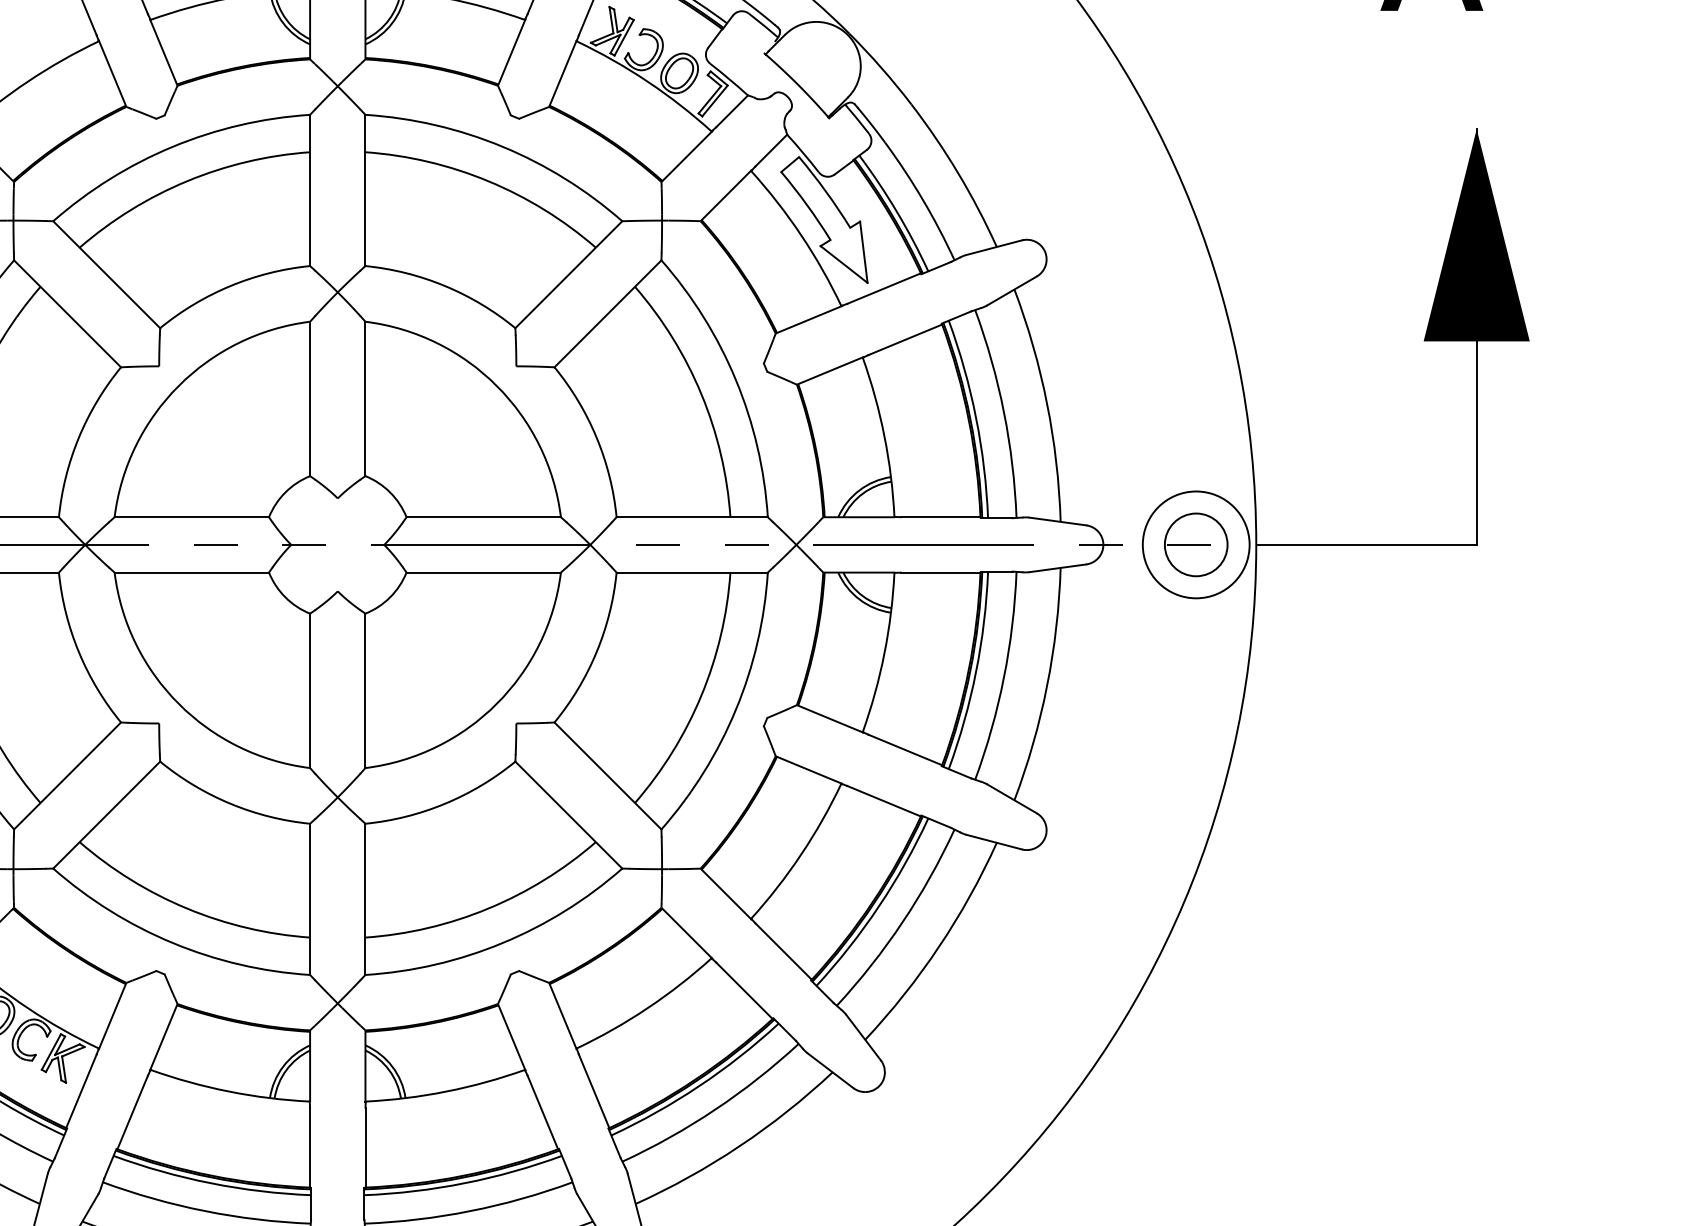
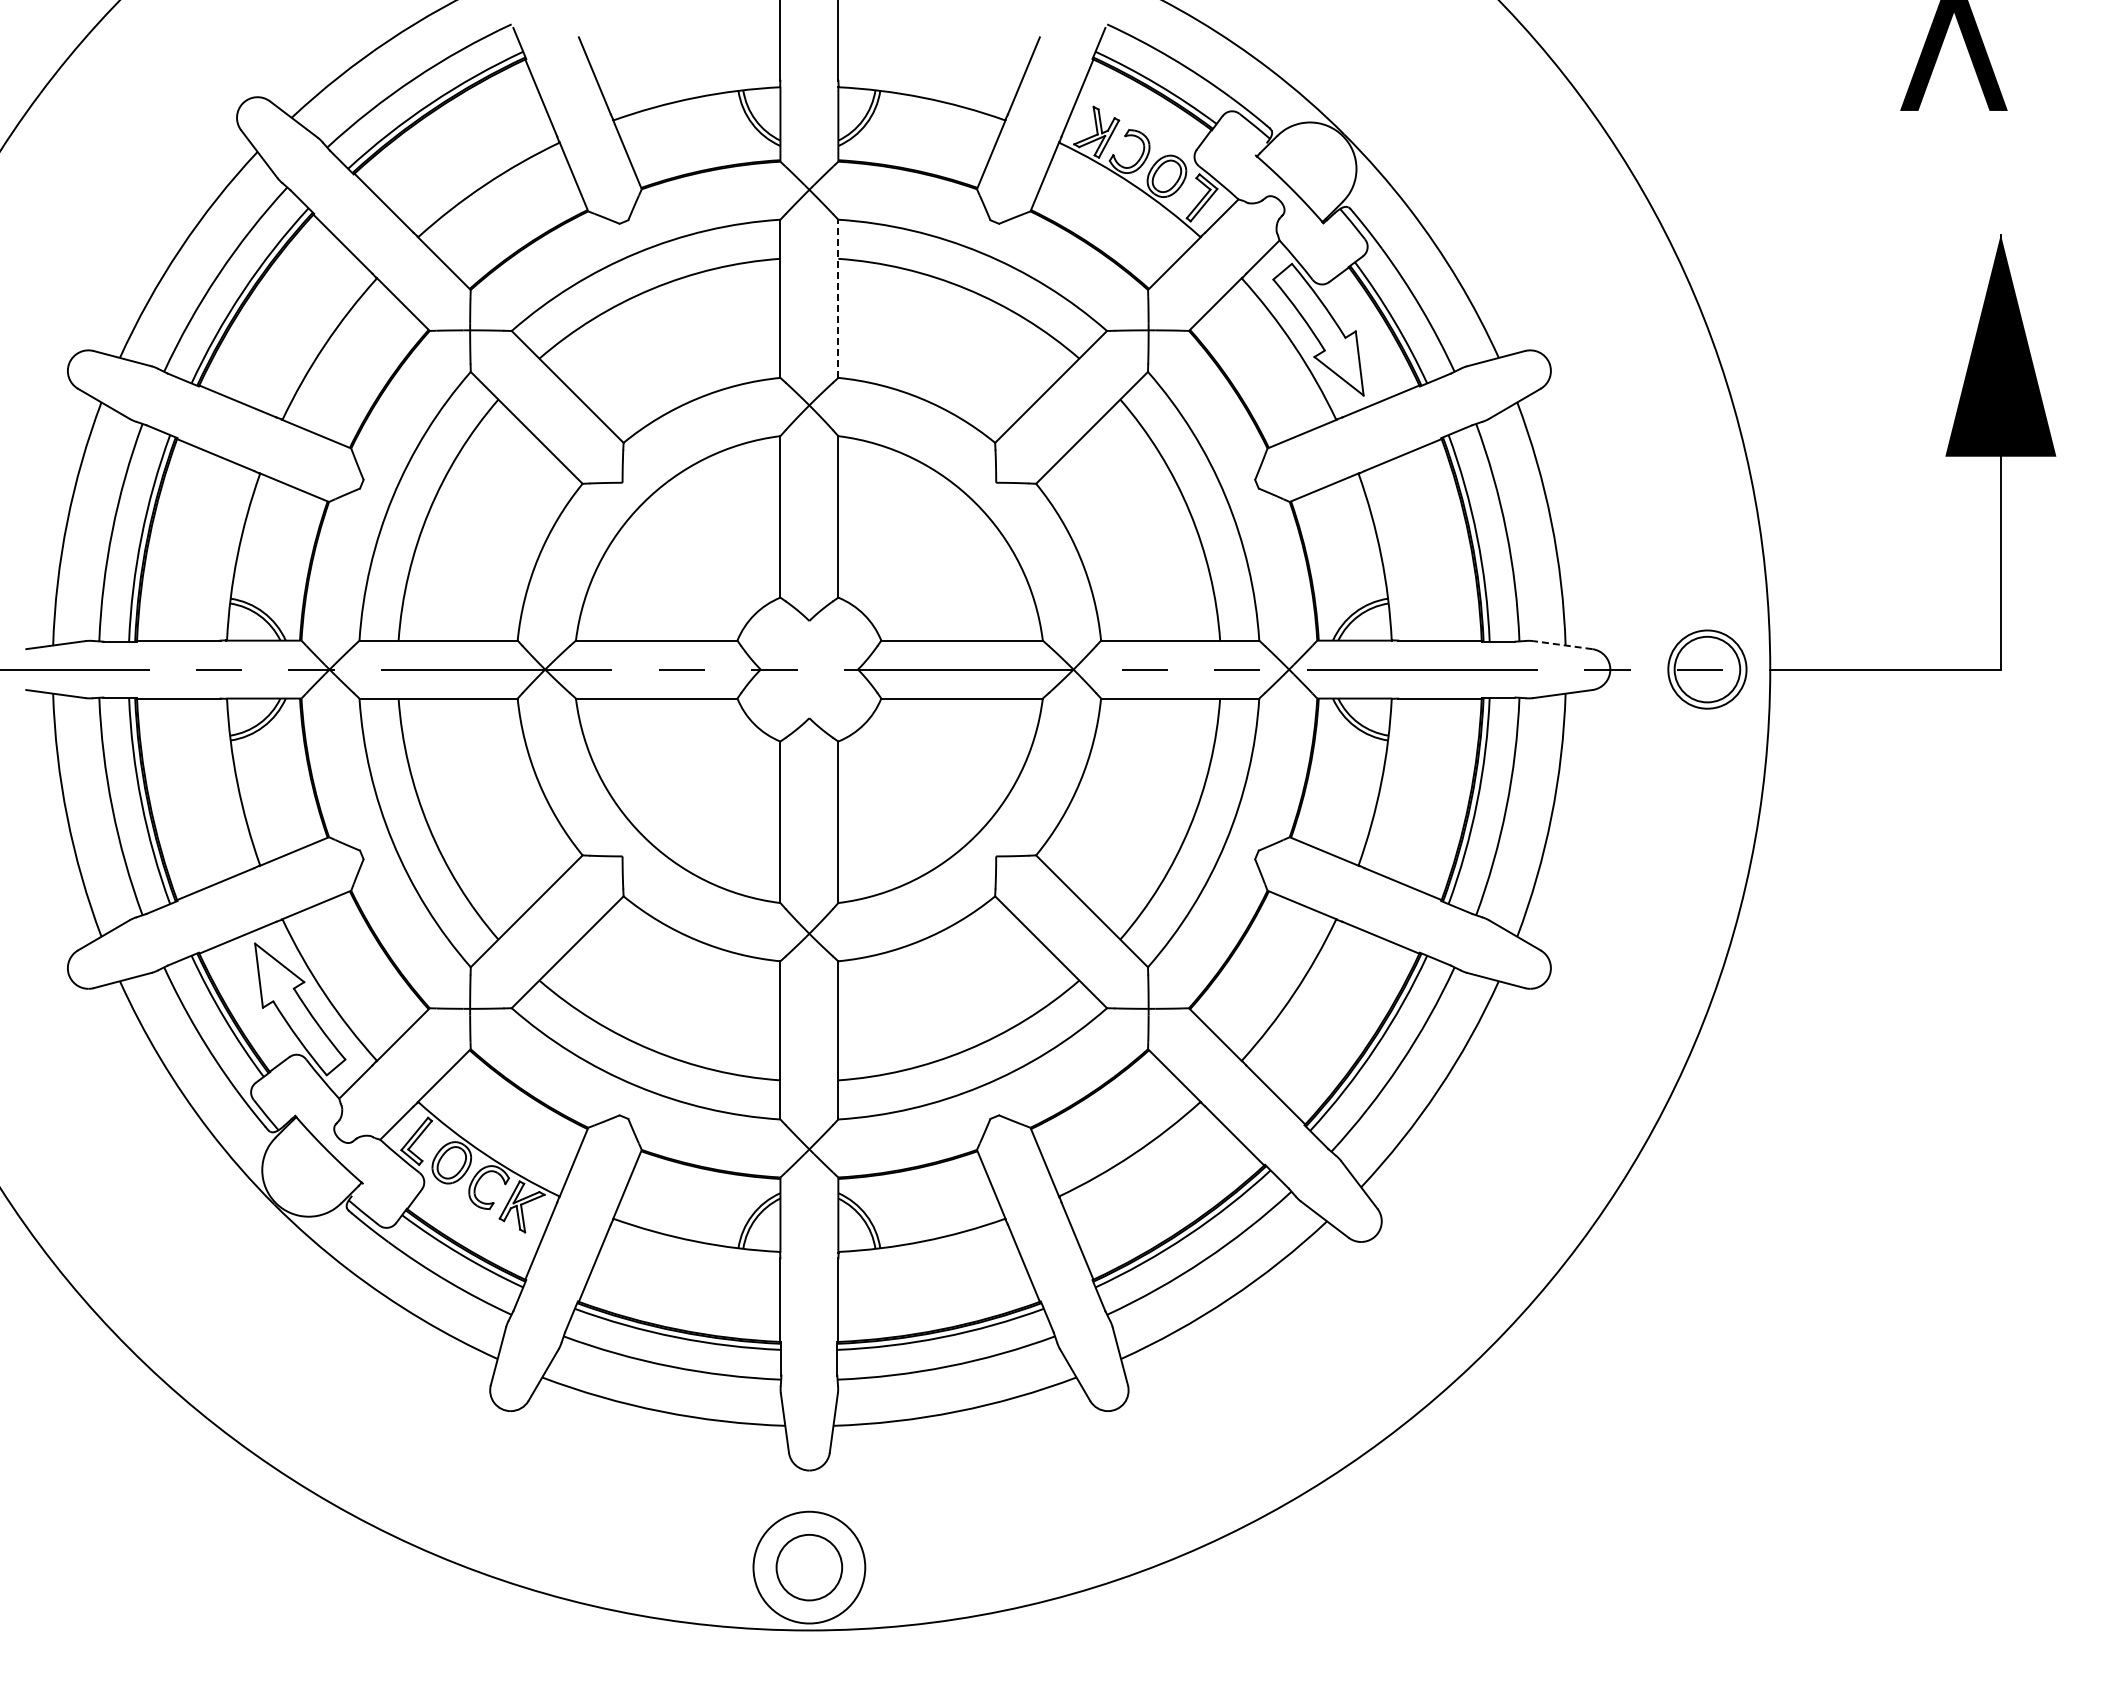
line: (365, 190) -> (838, 298), solid -> dashed
line: (1057, 521) -> (1562, 645), solid -> dashed
circle: (1196, 544) -> (1707, 669), size x0.7

